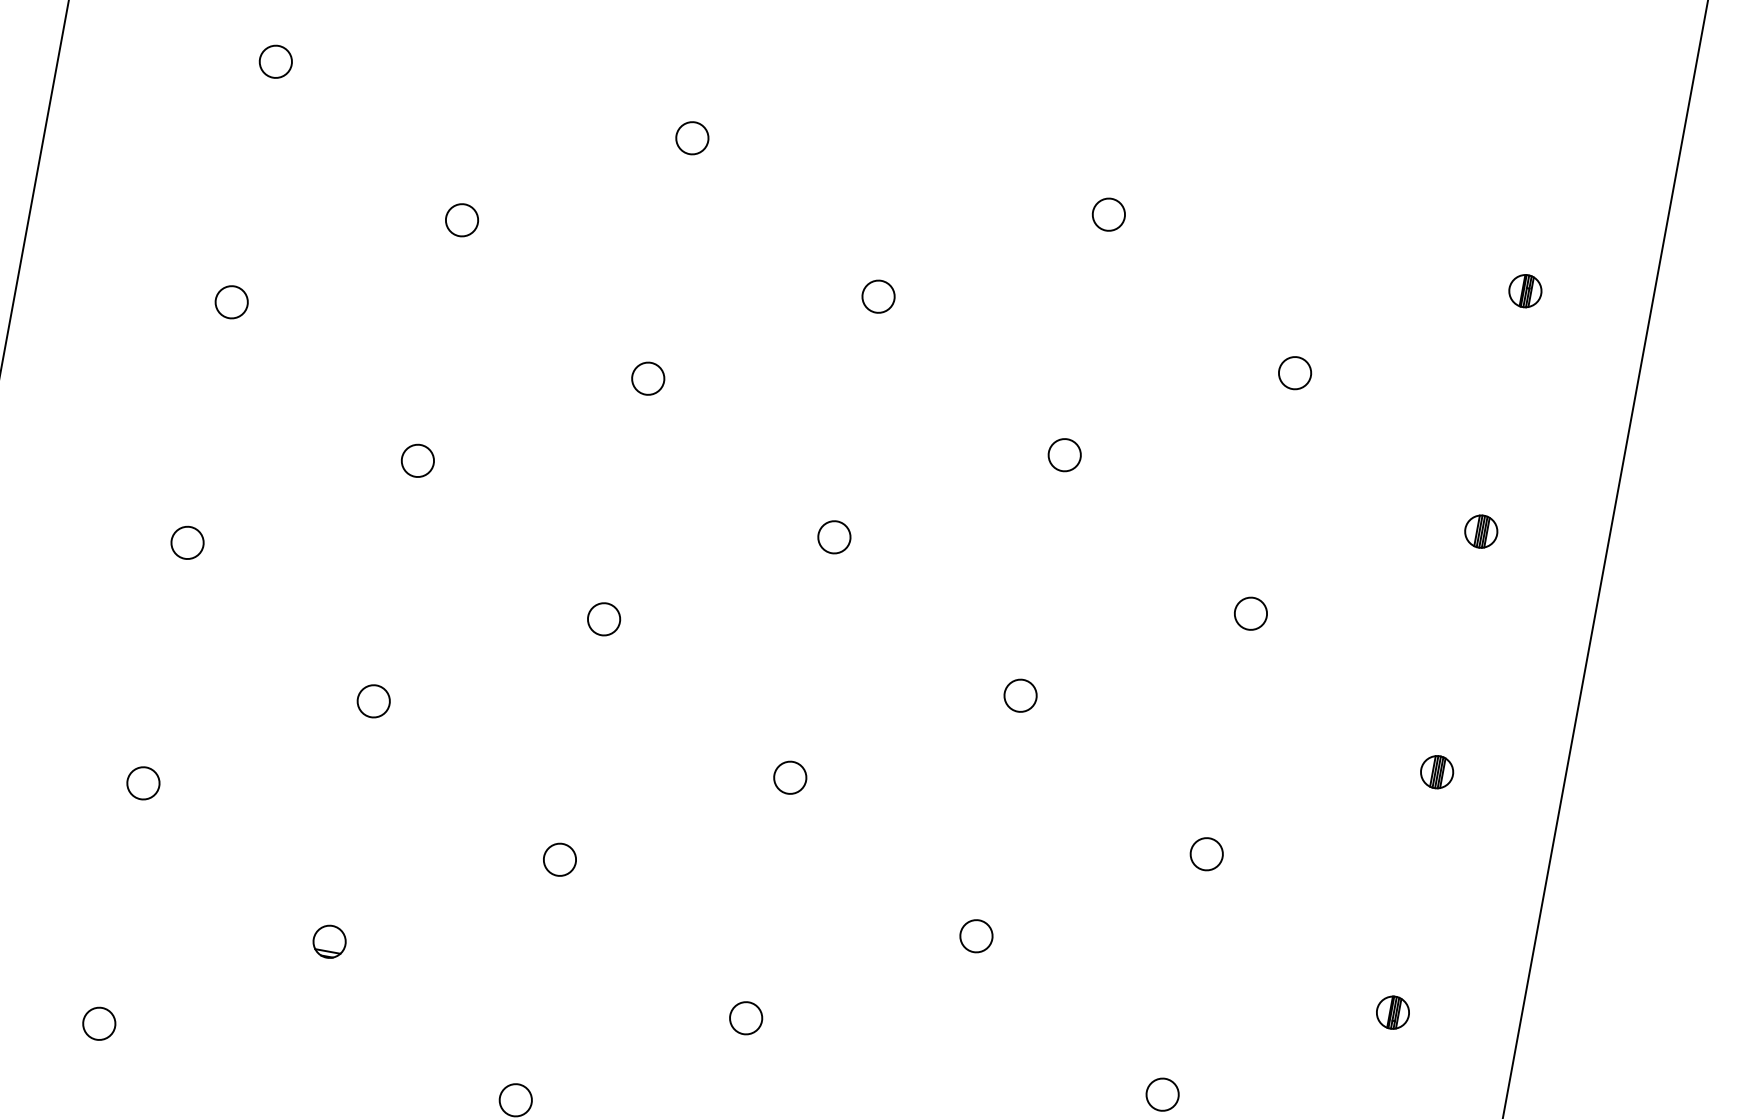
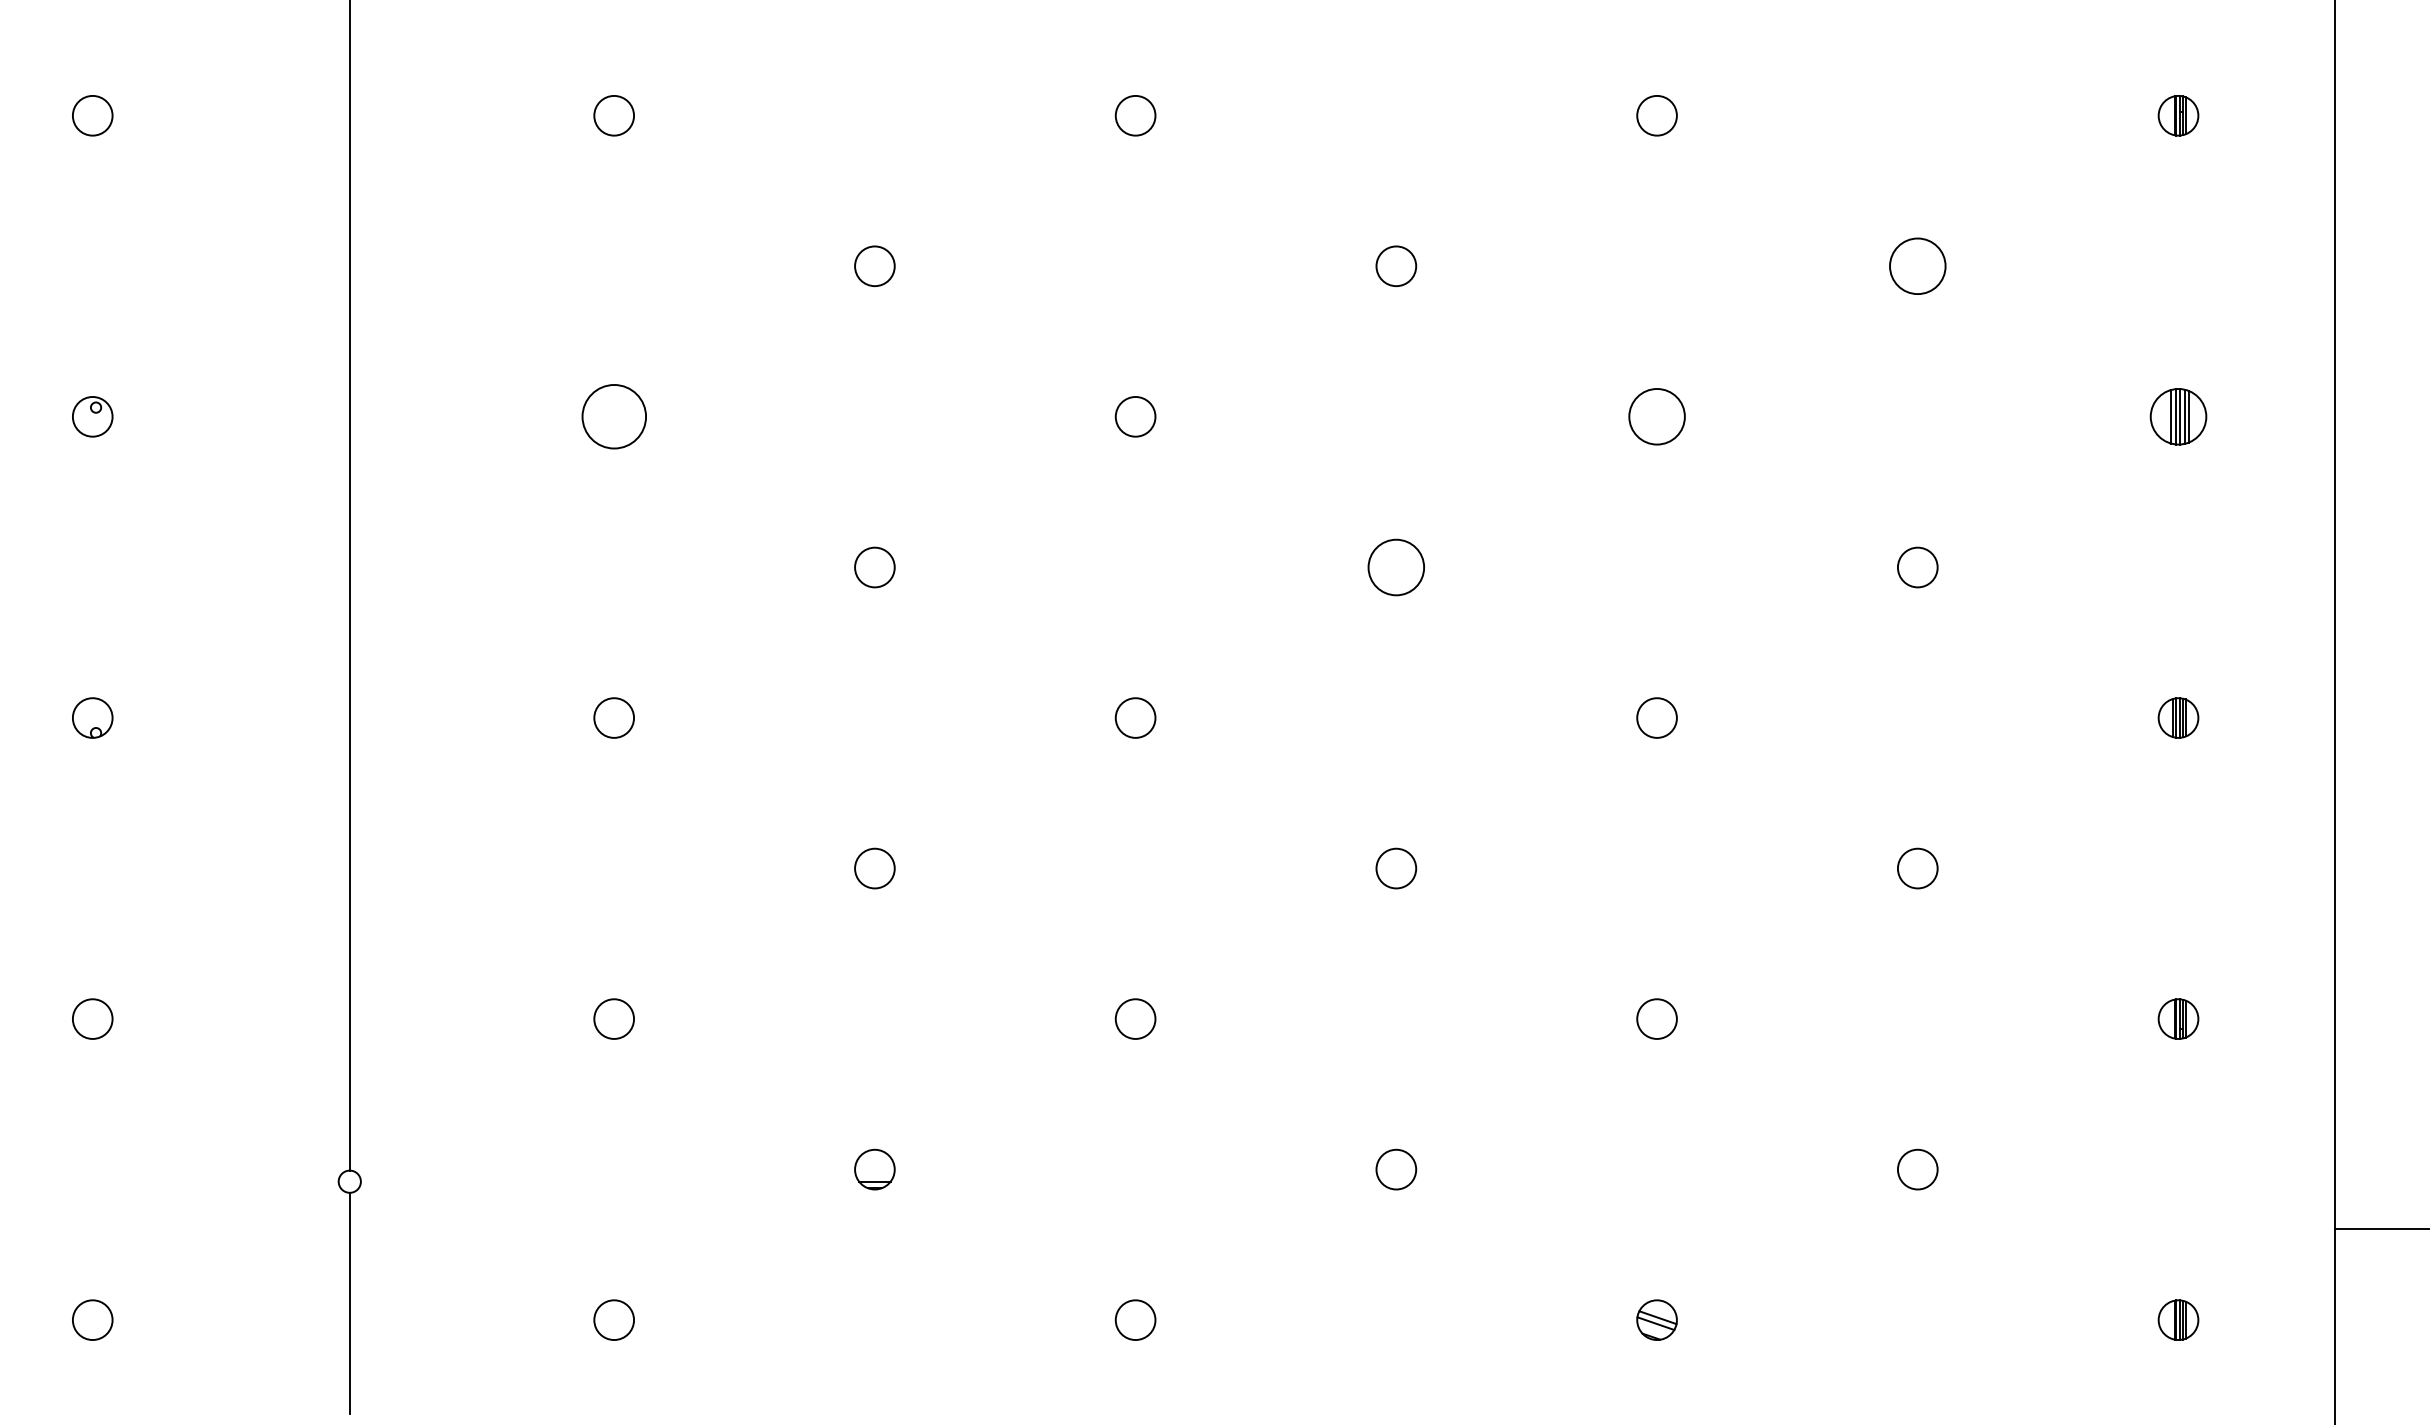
circle: (231, 301) -> (613, 416), size x1.6
circle: (1294, 373) -> (1917, 266), size x1.4
circle: (1064, 454) -> (1656, 416), size x1.4
part: (1481, 531) -> (2178, 416), size x1.4
circle: (834, 537) -> (1396, 567), size x1.4

